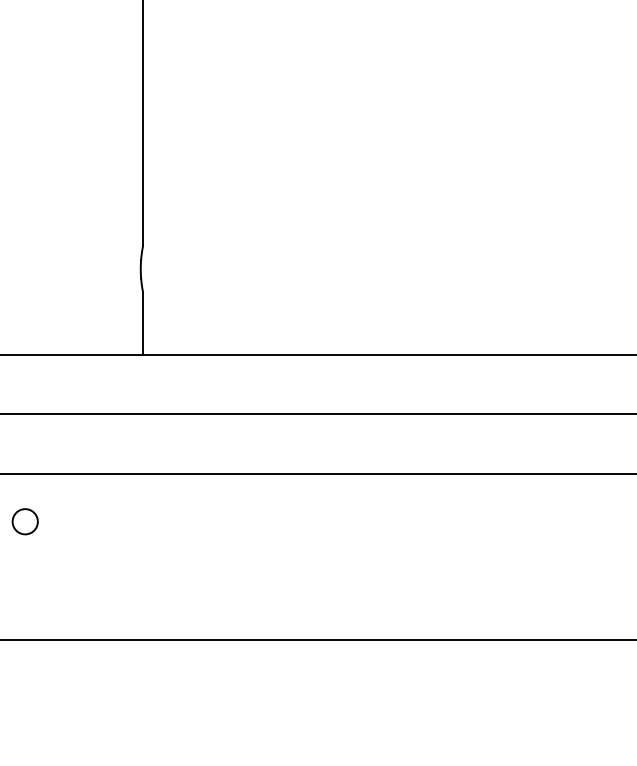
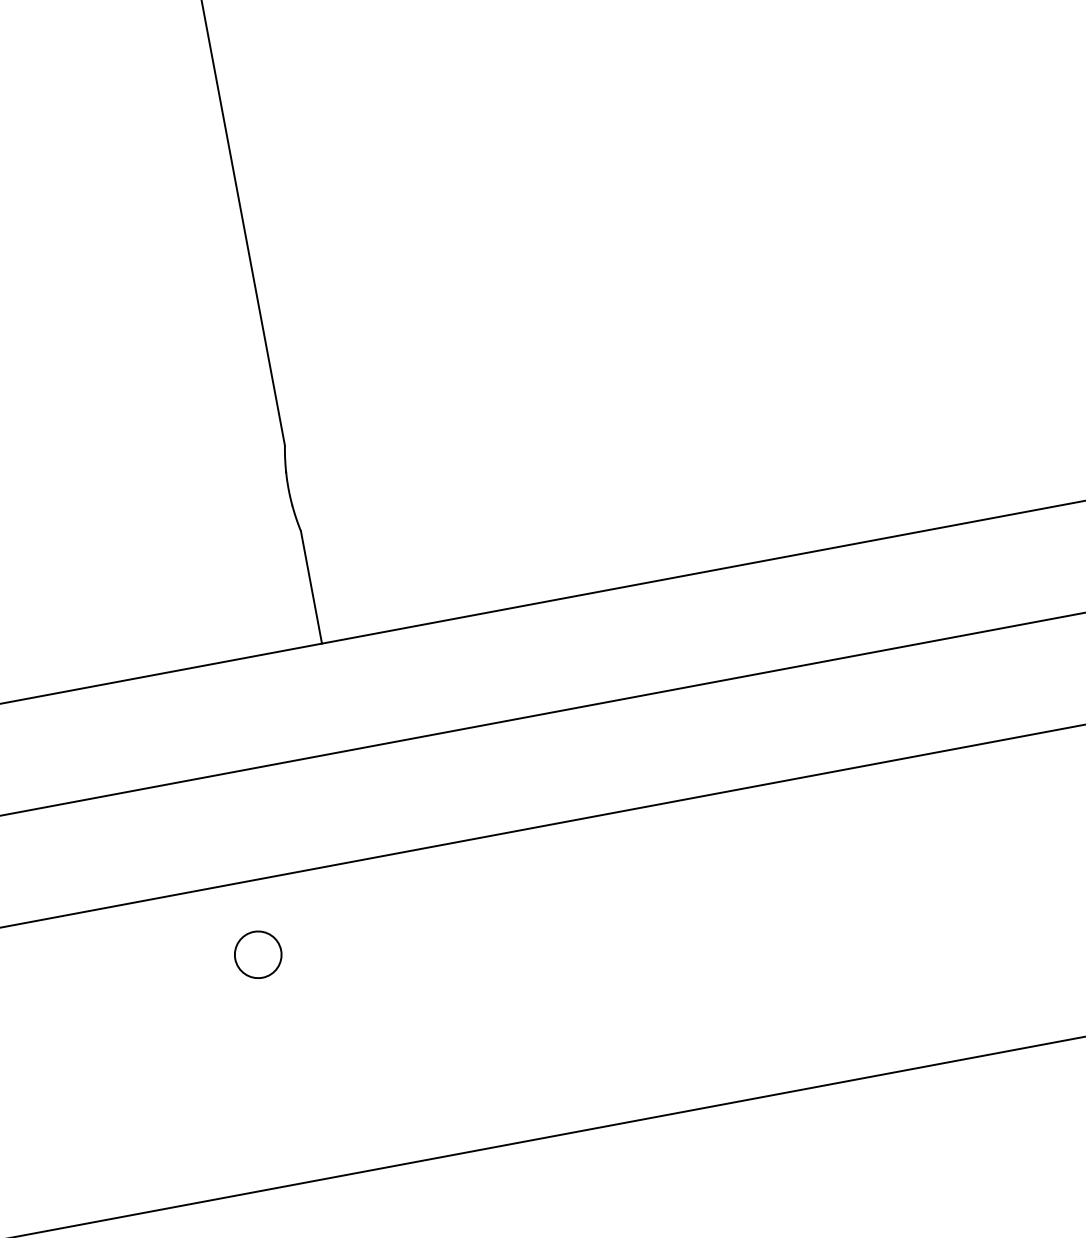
circle: (24, 521) -> (256, 954), moved

